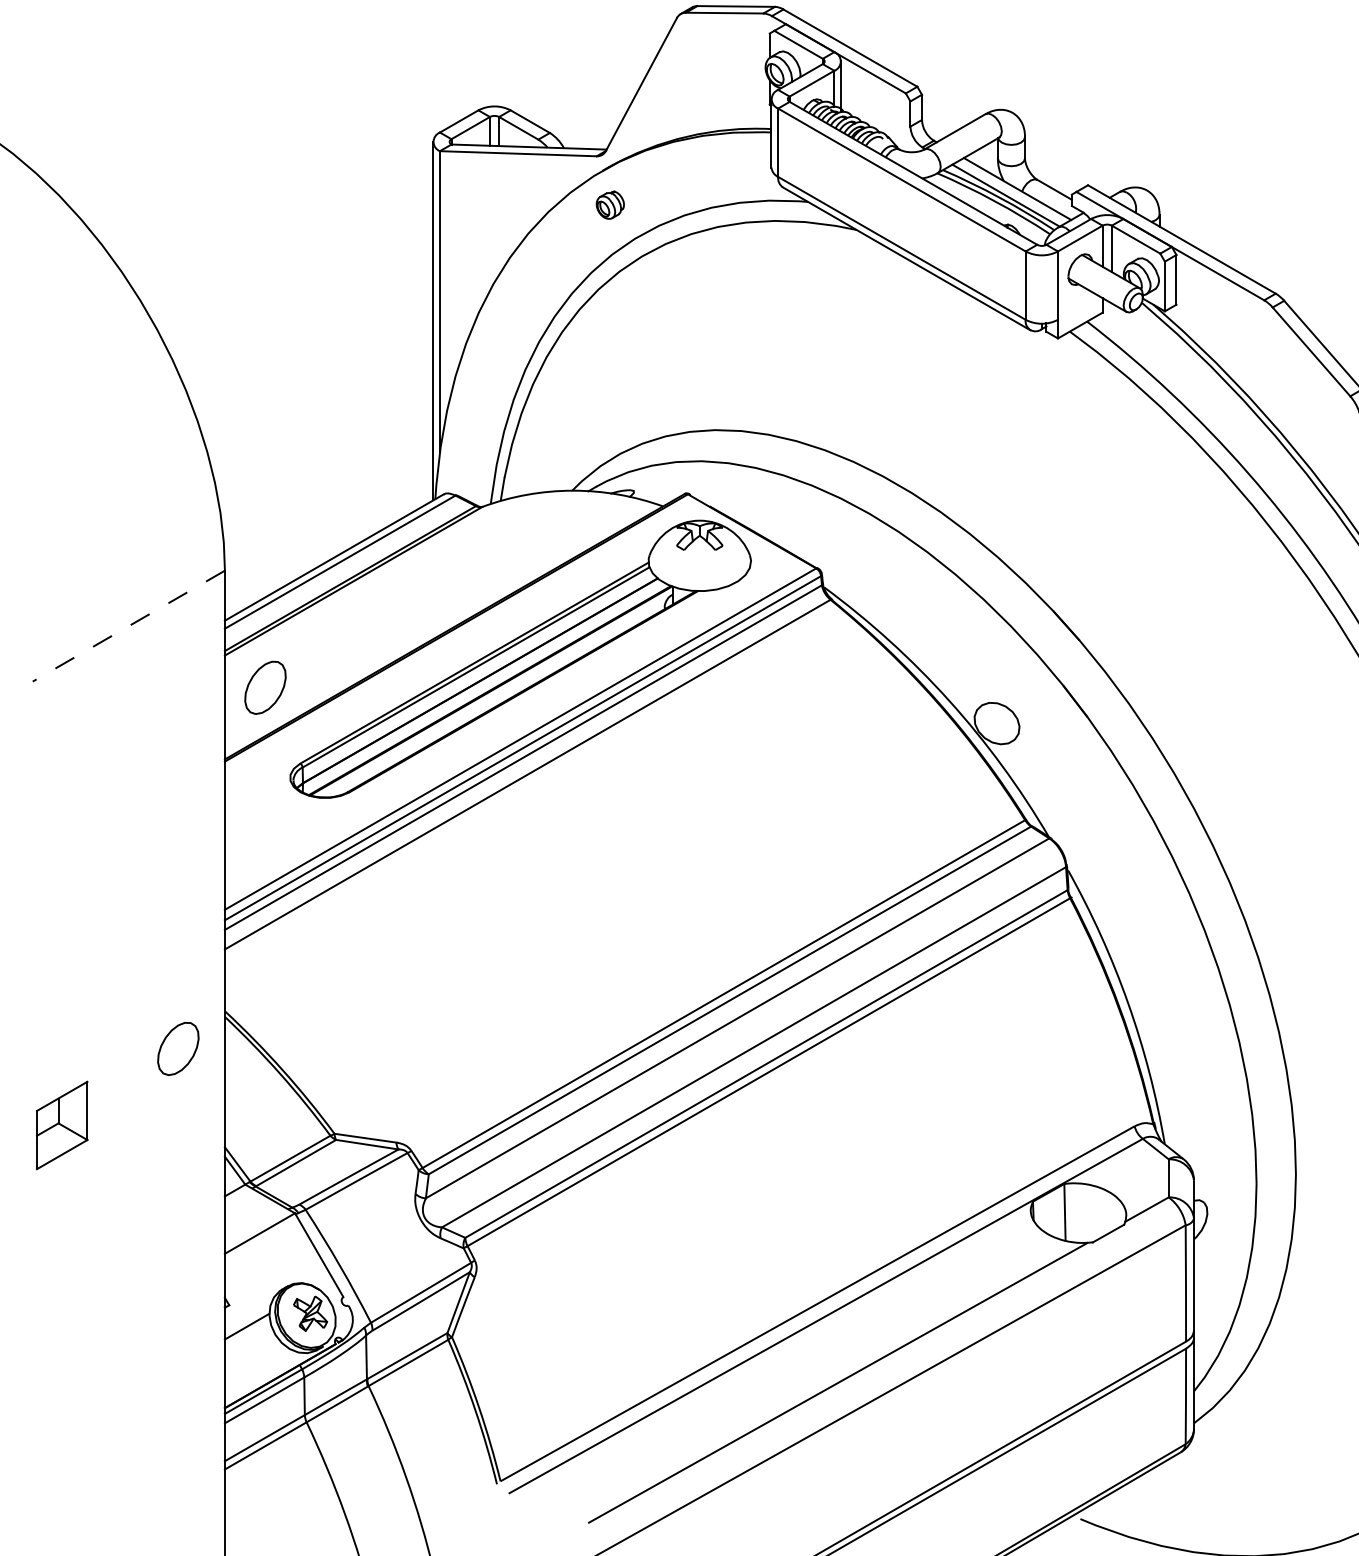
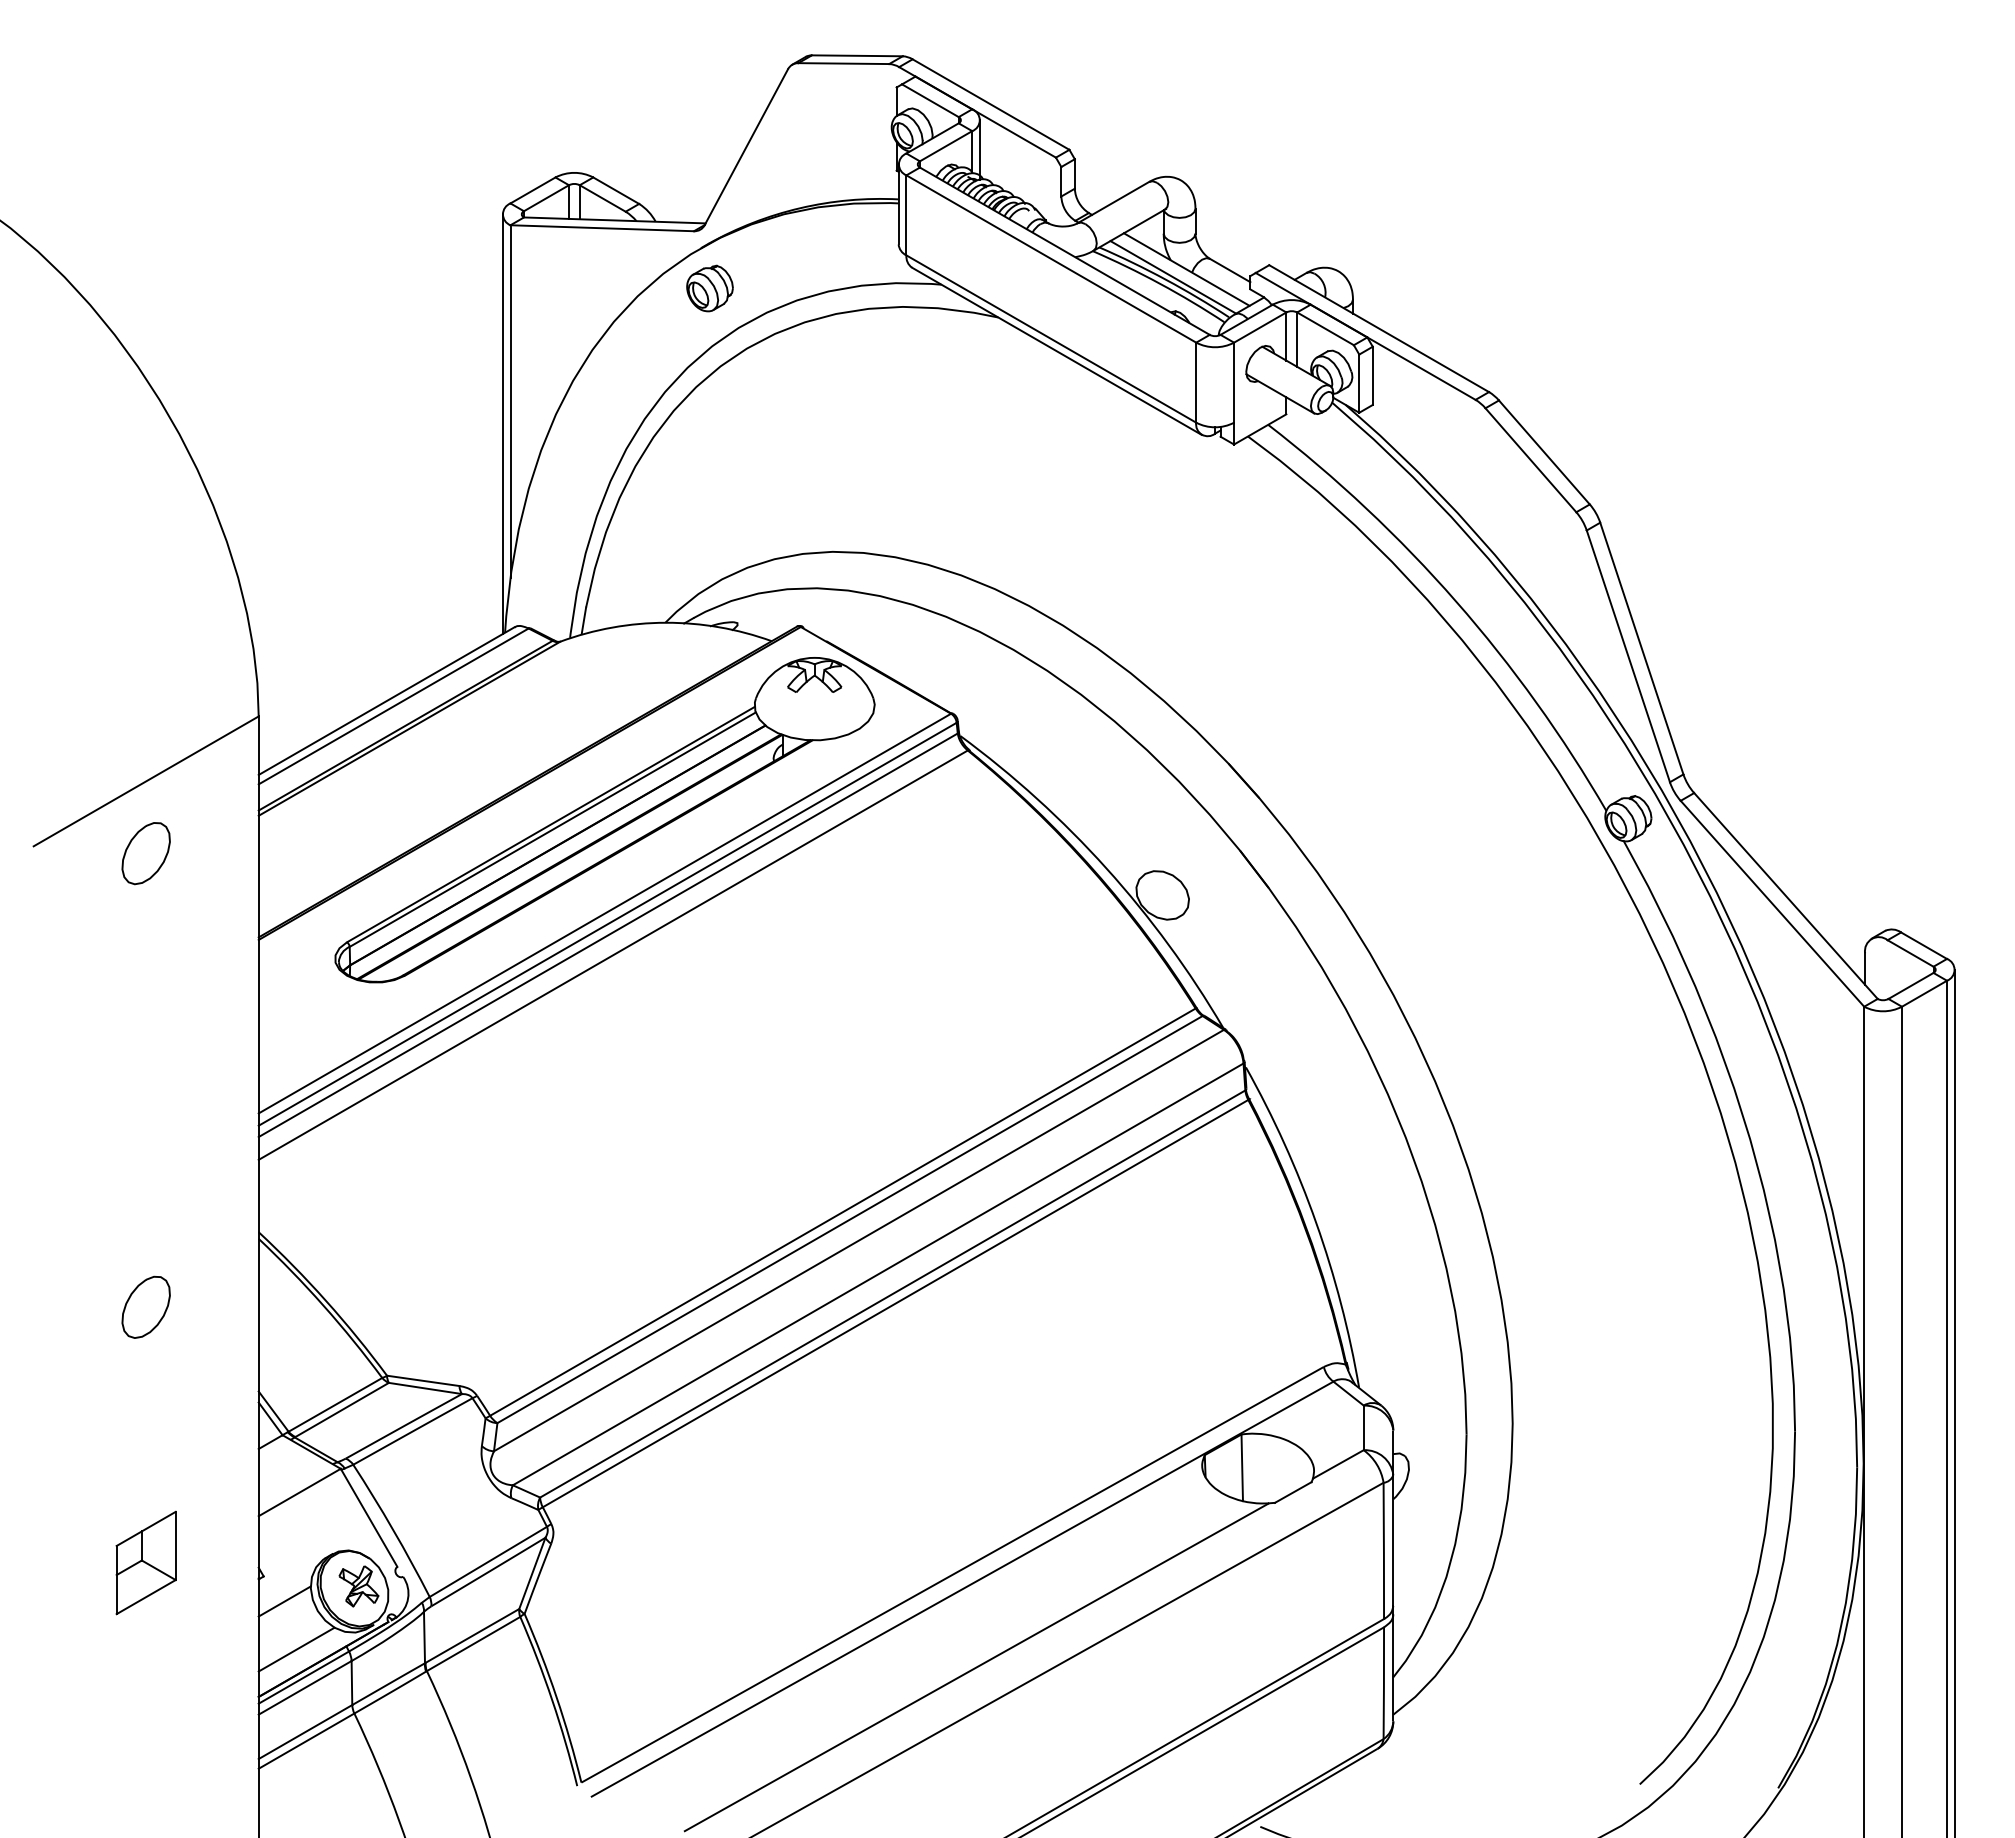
part: (609, 205) -> (709, 288), size x1.43
line: (129, 626) -> (146, 781), dashed -> solid
part: (264, 687) -> (145, 853), moved
part: (177, 1048) -> (145, 1306), moved
part: (61, 1125) -> (145, 1562), moved
line: (257, 1367) -> (296, 1649), added

